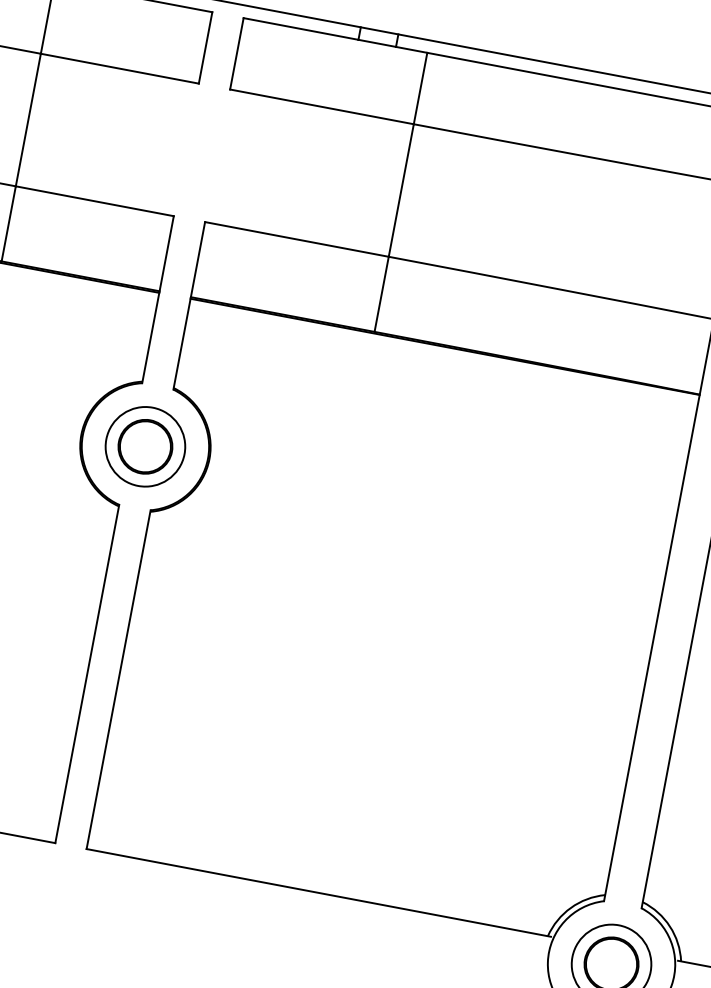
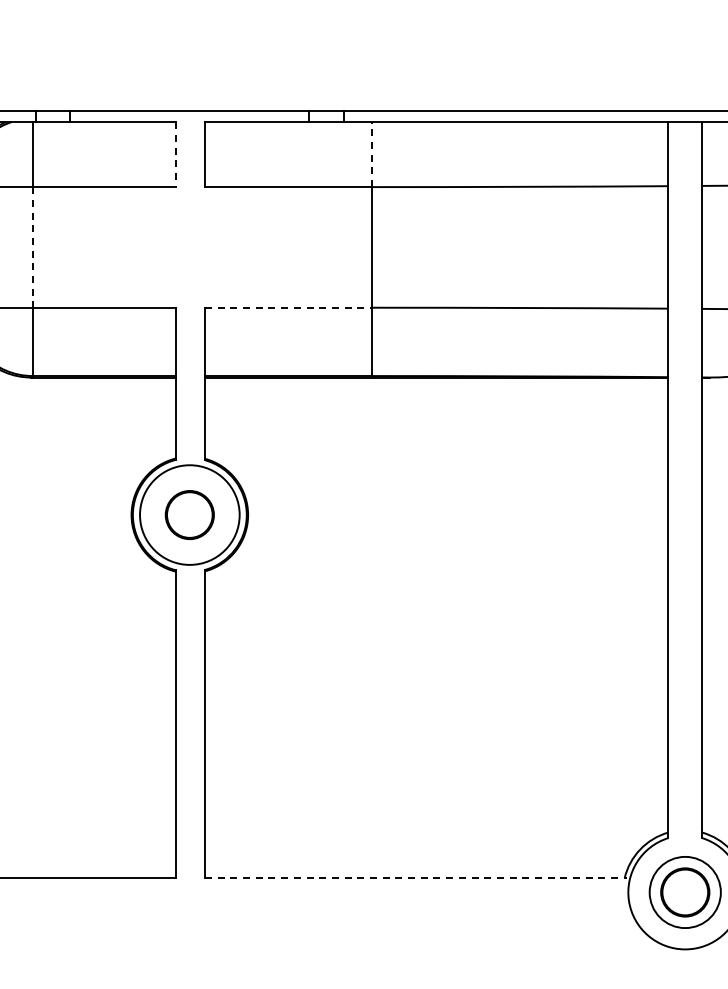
line: (205, 48) -> (176, 155), solid -> dashed
line: (421, 88) -> (372, 154), solid -> dashed
line: (28, 120) -> (32, 247), solid -> dashed
line: (296, 239) -> (288, 307), solid -> dashed
circle: (145, 446) -> (189, 514), size x1.4
line: (319, 893) -> (416, 878), solid -> dashed

